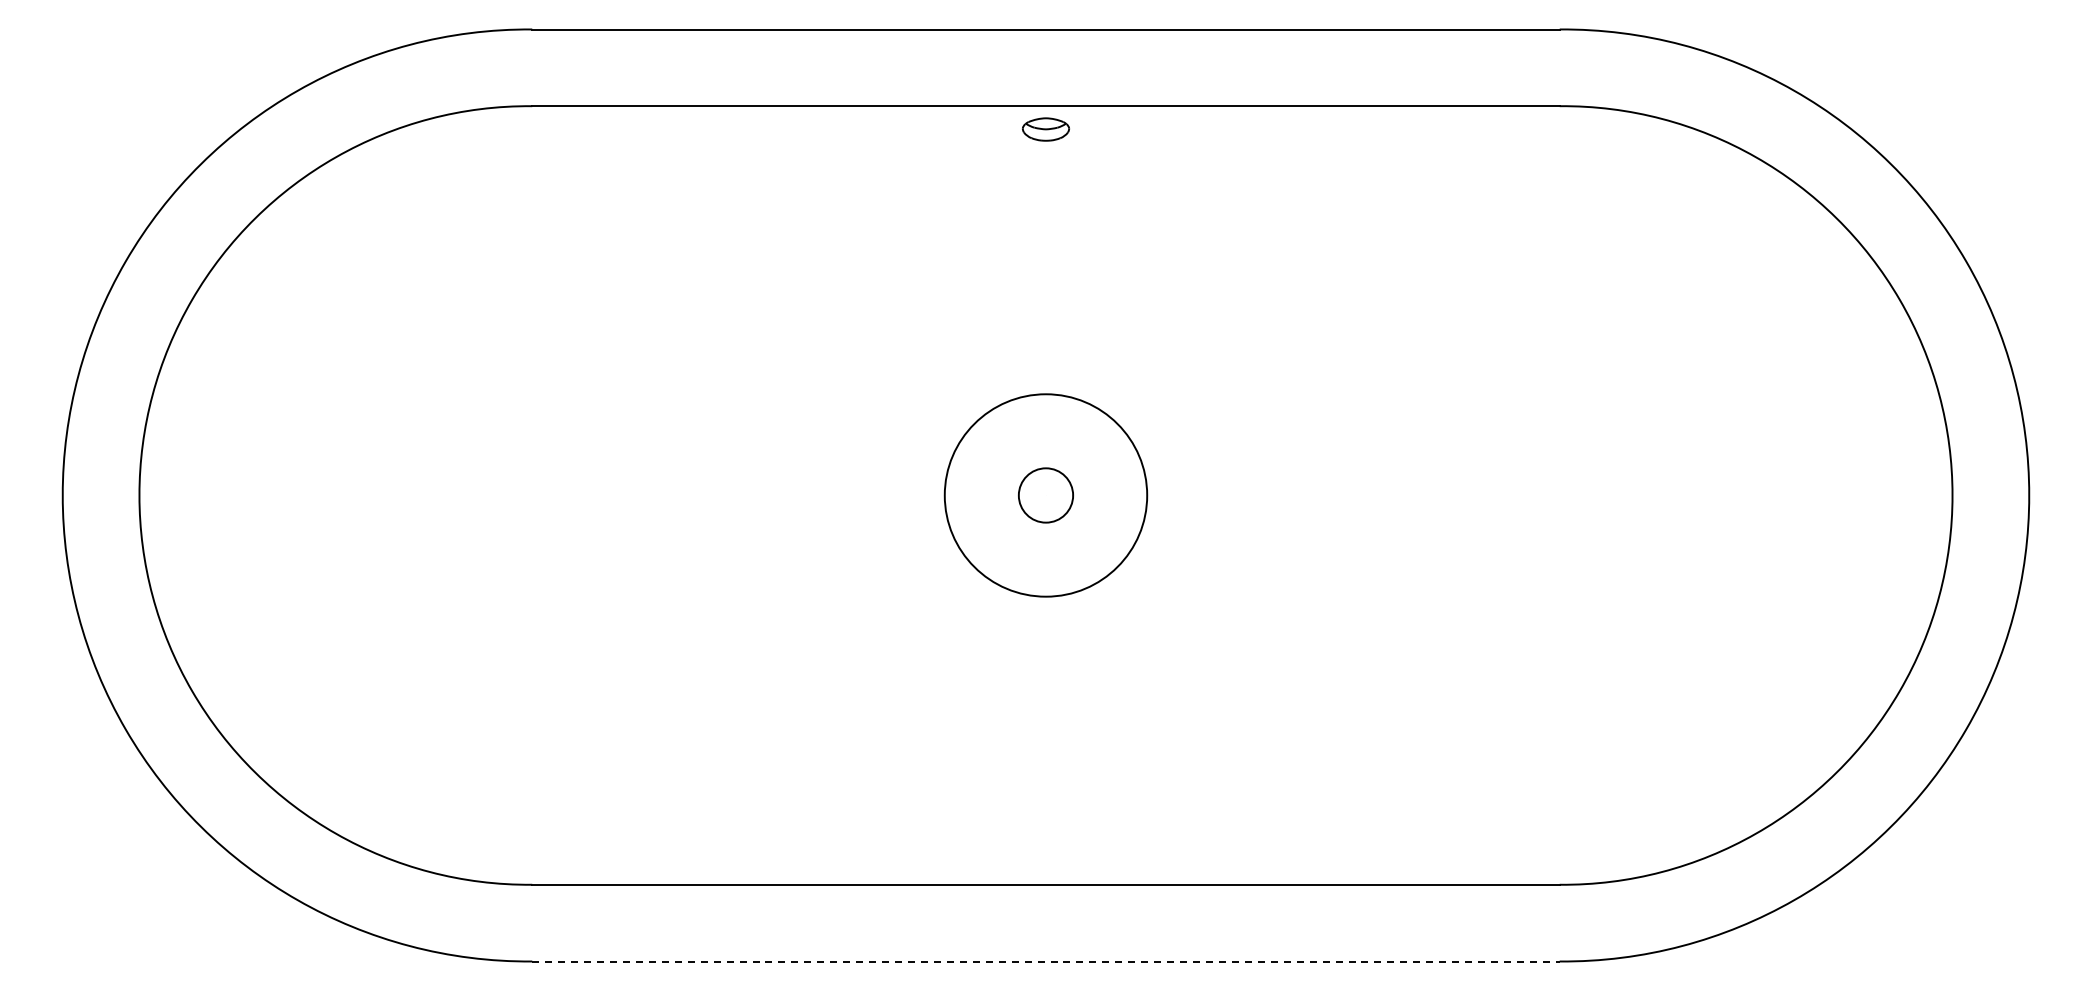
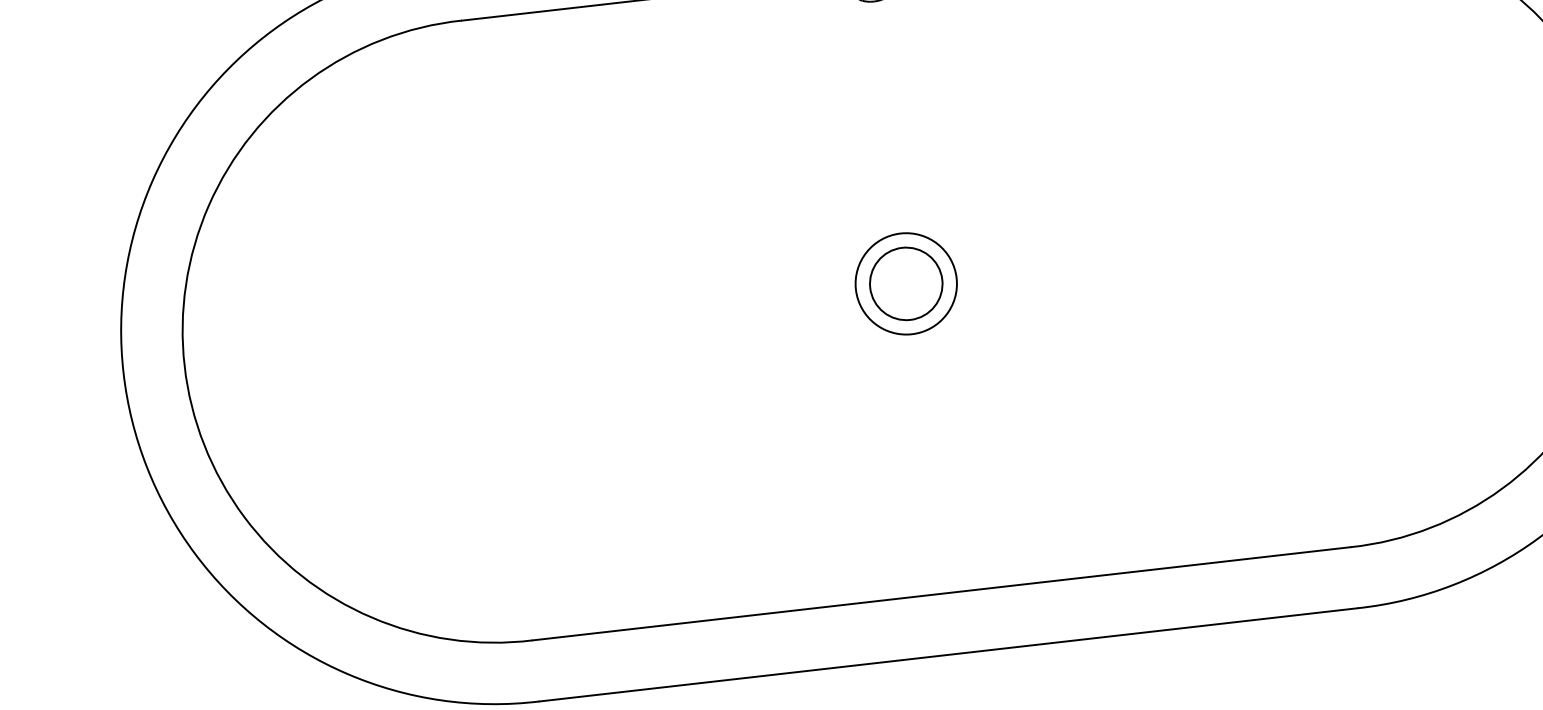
circle: (1045, 495) -> (905, 283), size x0.62
circle: (1045, 495) -> (905, 283), size x1.67
line: (1045, 961) -> (948, 654), dashed -> solid

